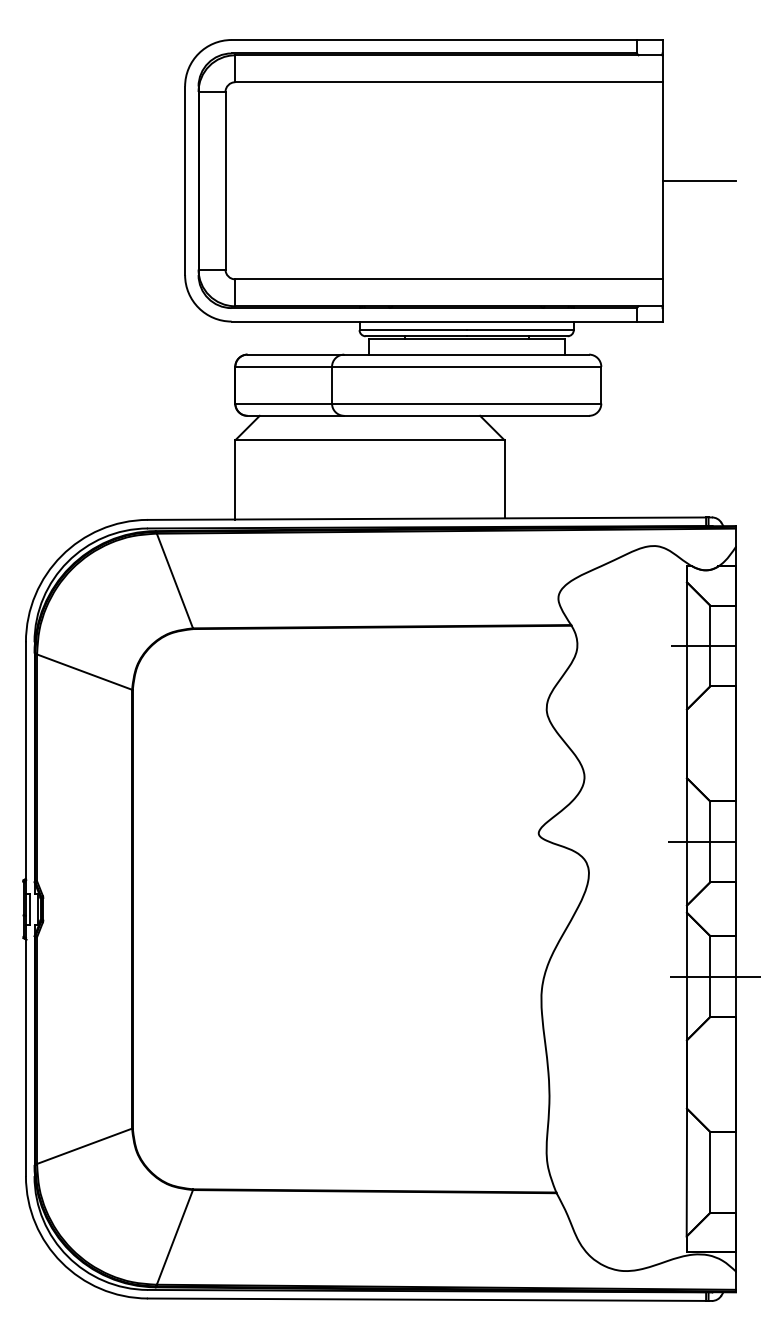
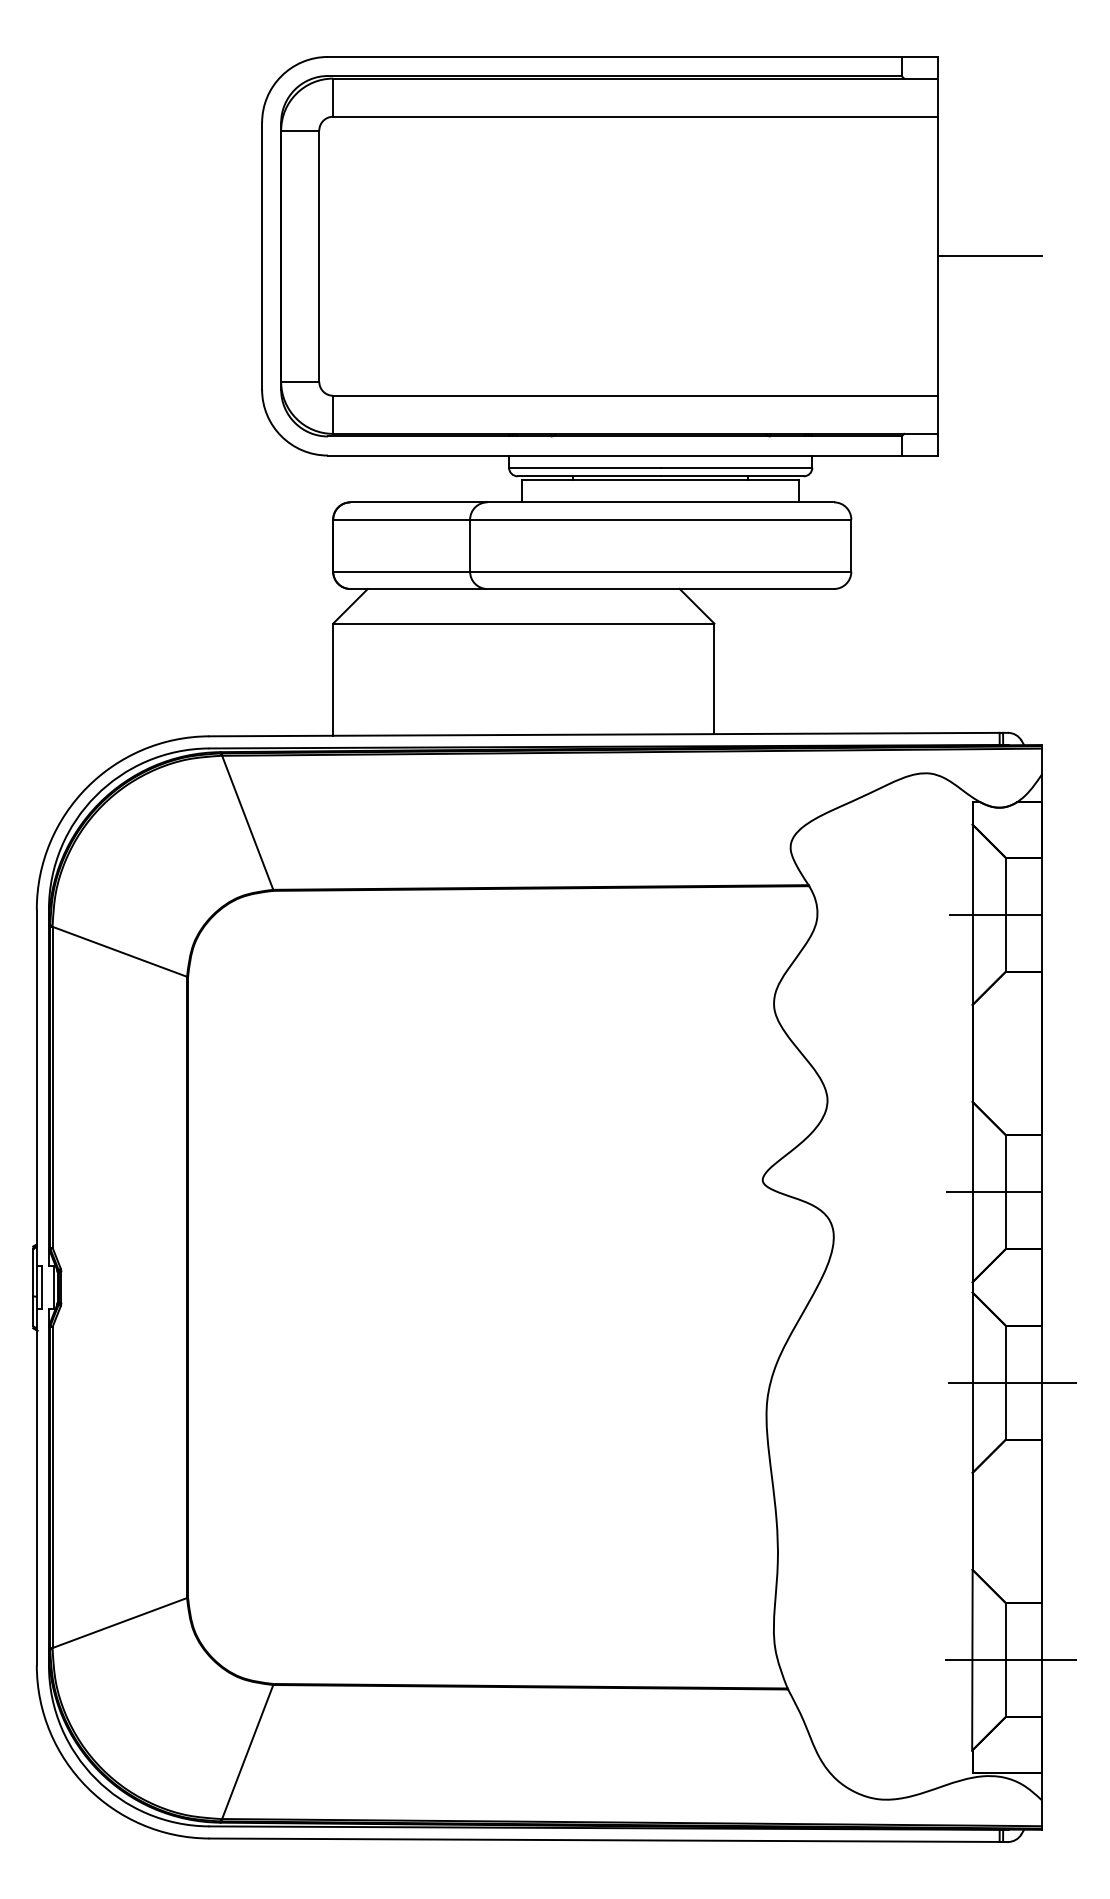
line: (713, 1172) -> (1010, 1660), added

